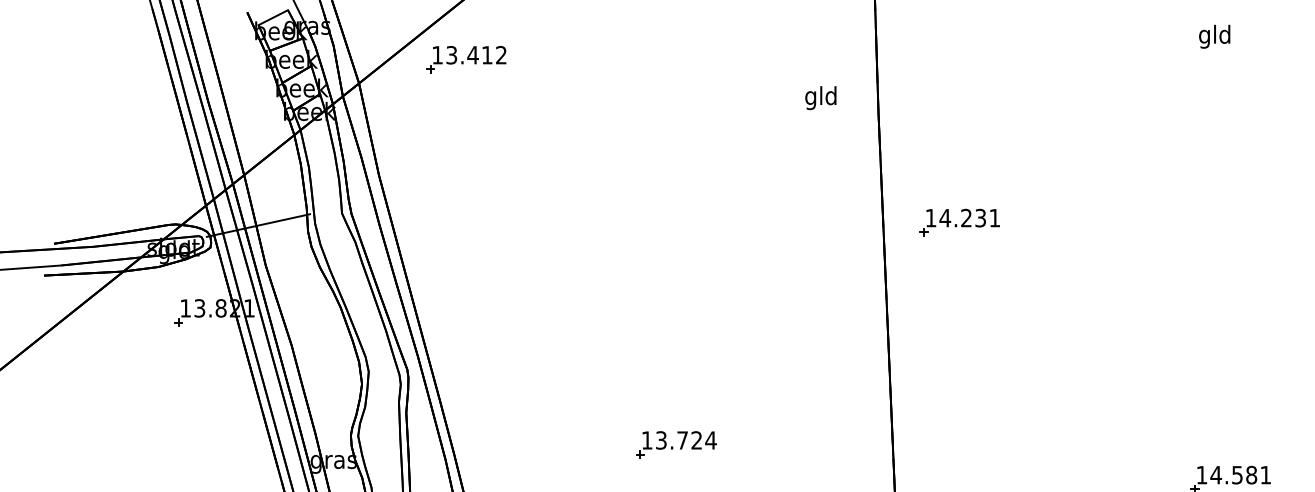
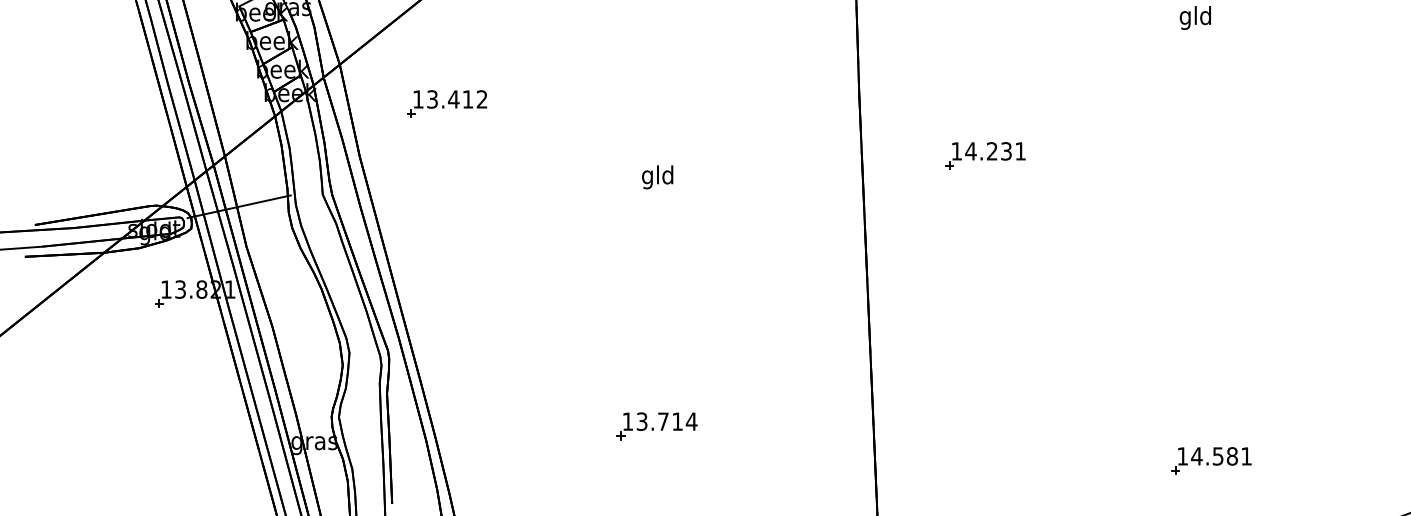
part: (466, 59) -> (447, 103), moved
text: (820, 98) -> (657, 177), moved
part: (959, 222) -> (985, 155), moved
text: (696, 440) -> (677, 421), 13.724 -> 13.714

